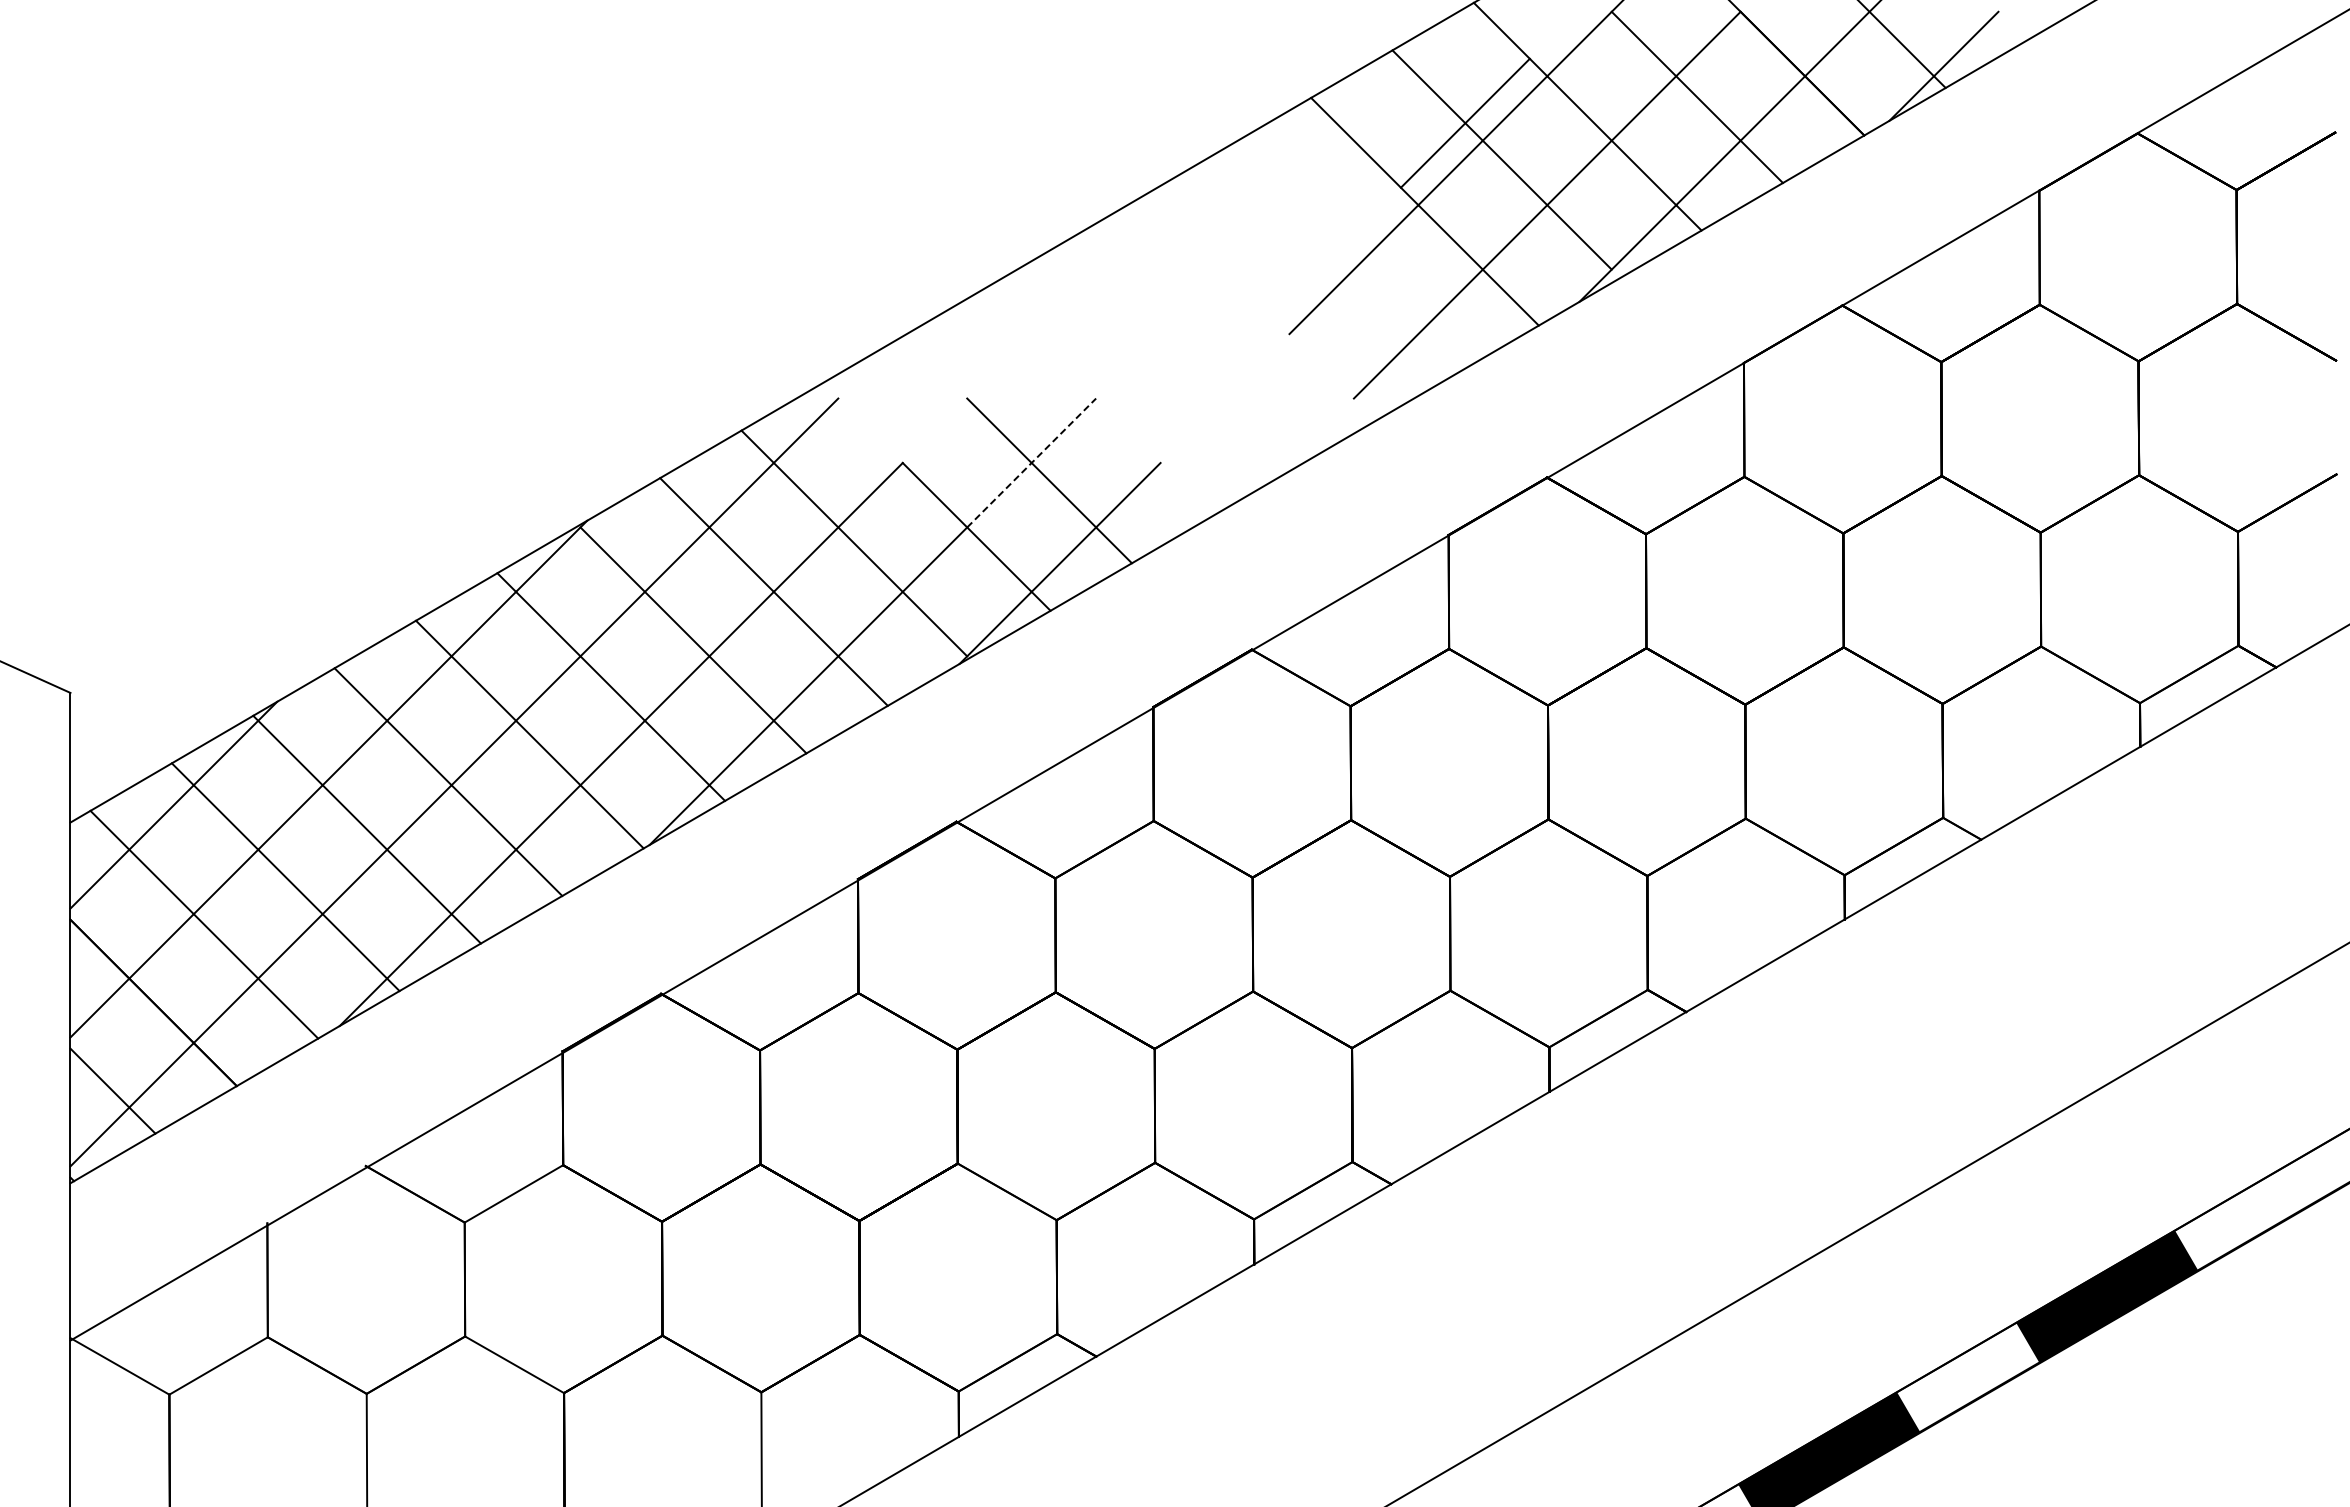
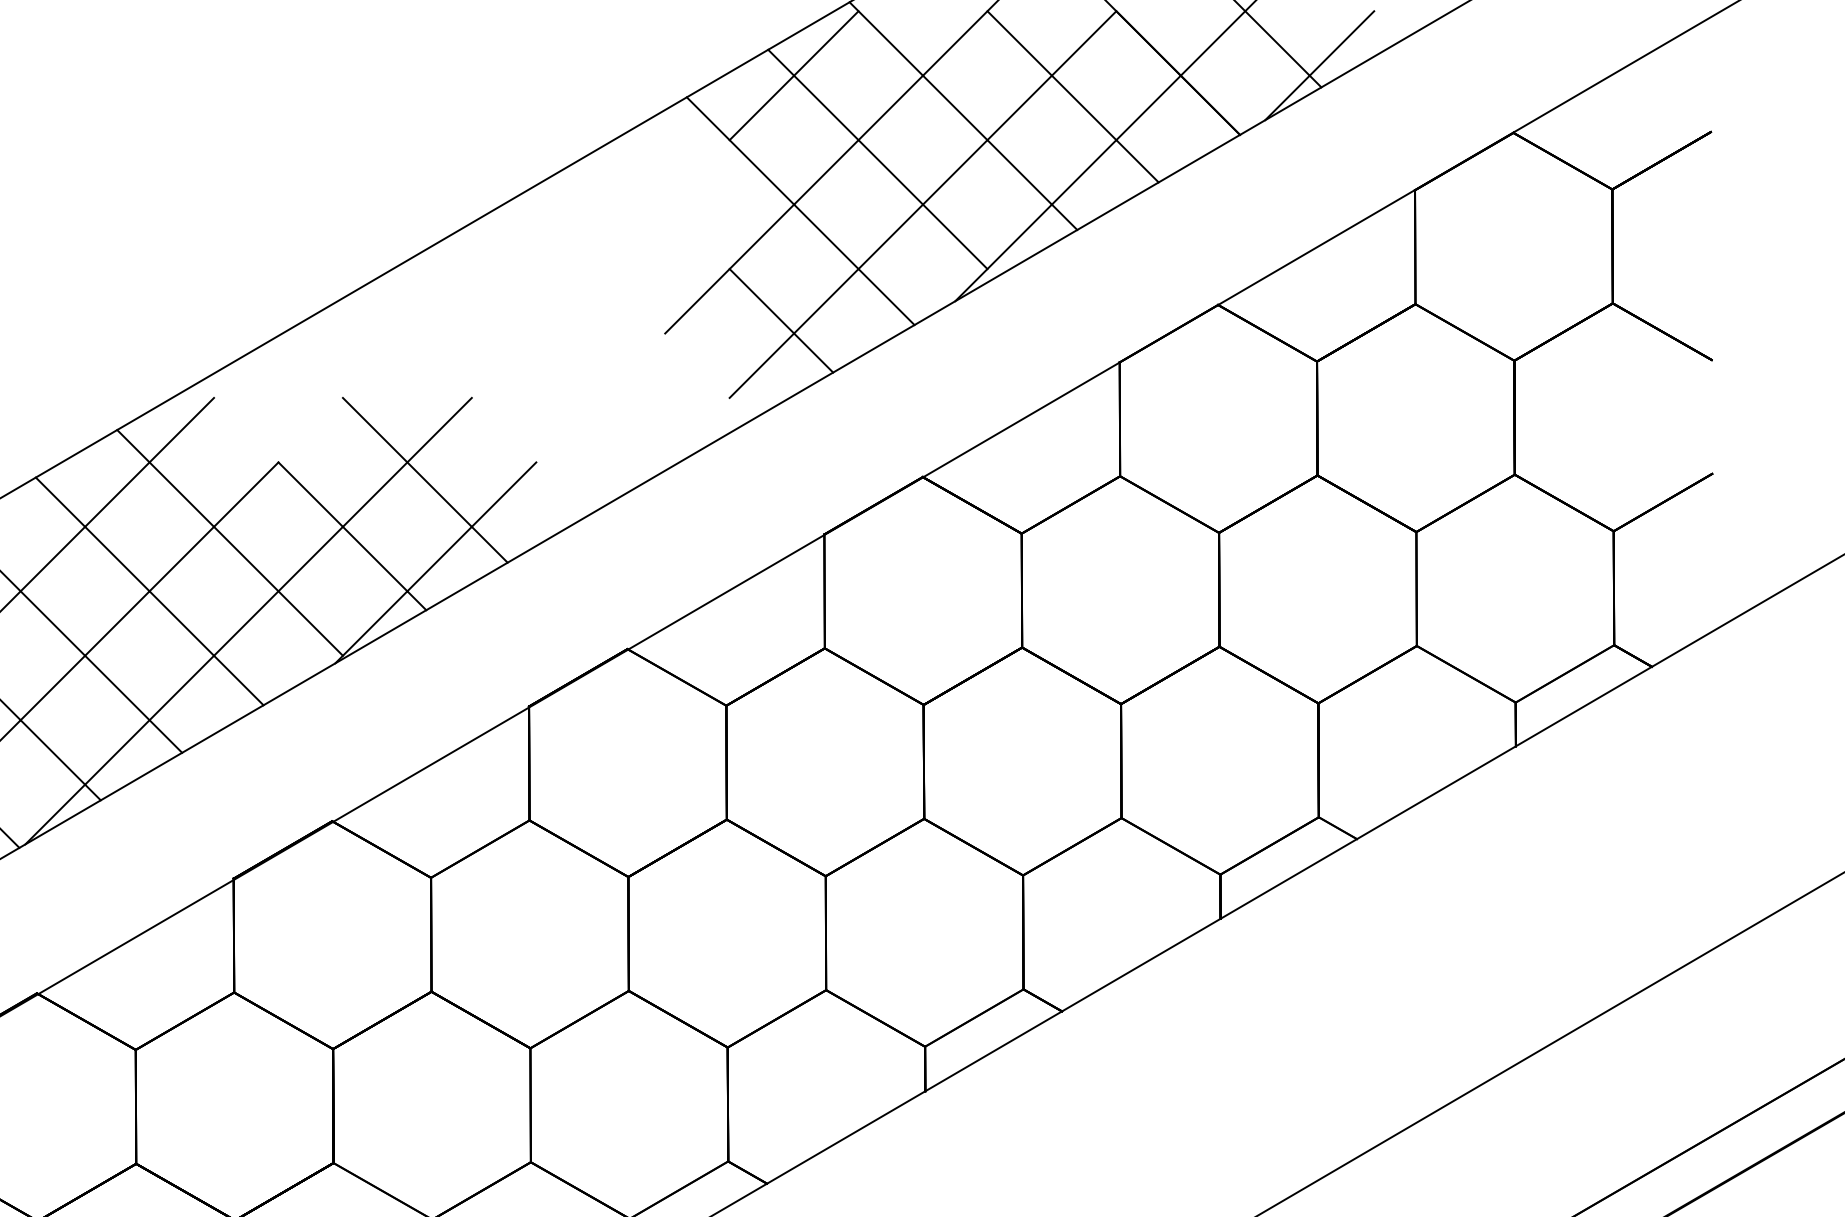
line: (1464, 122) -> (793, 74), moved
line: (1405, 321) -> (781, 320), added
line: (1032, 462) -> (408, 461), dashed -> solid

